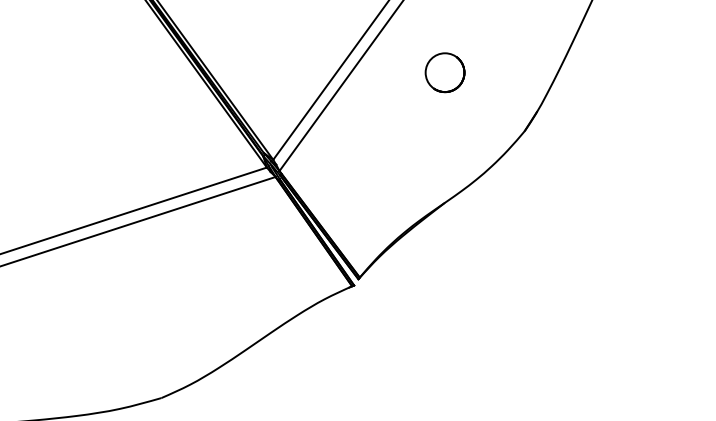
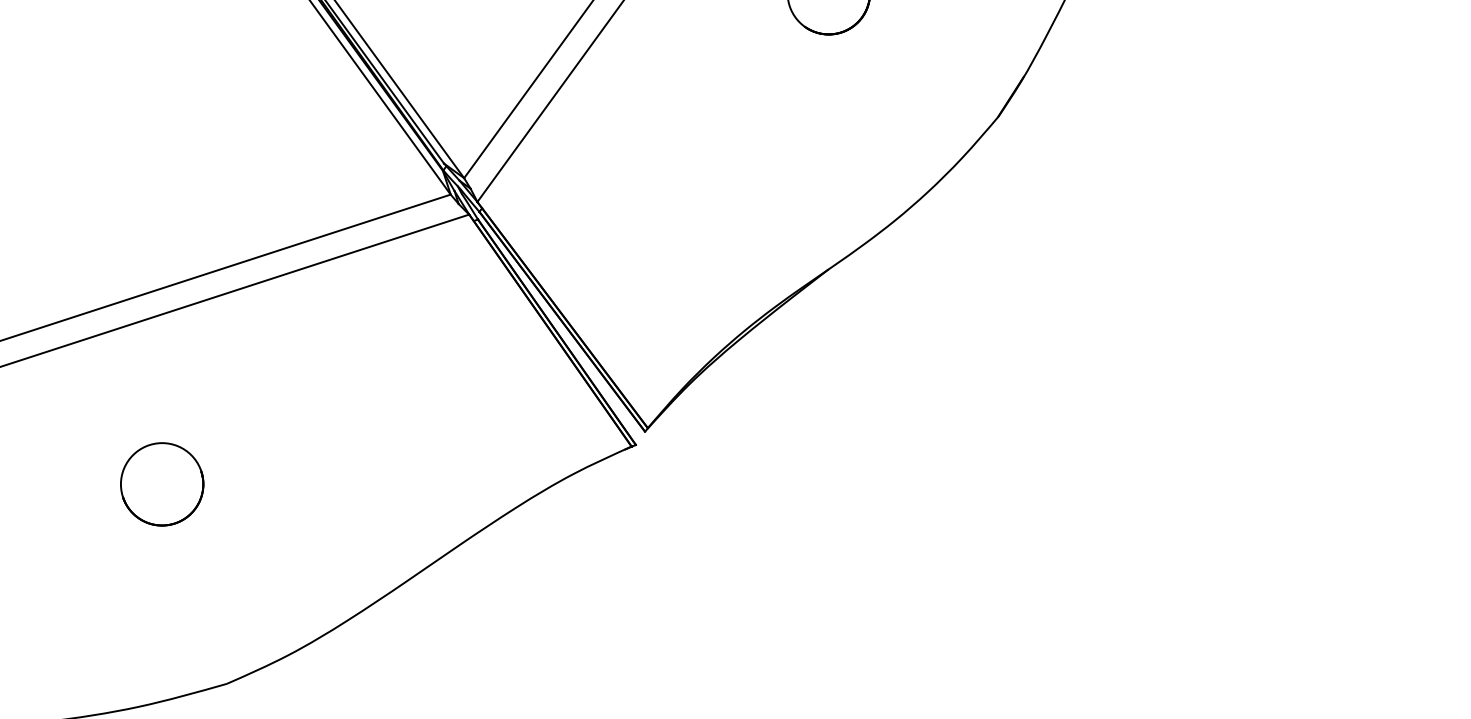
part: (130, 303) -> (161, 483), added

